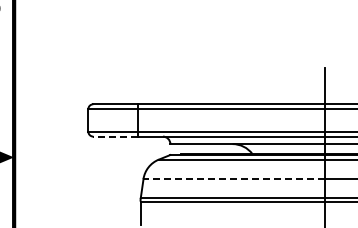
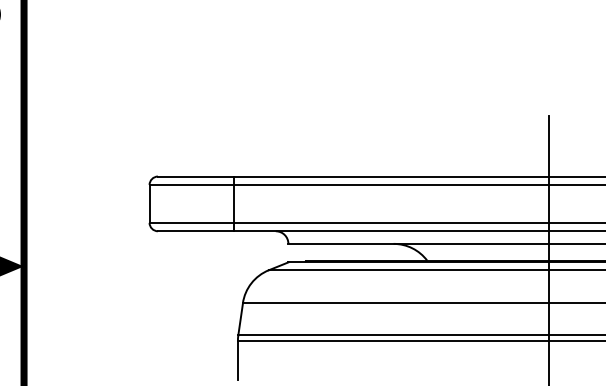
line: (115, 136) -> (195, 231), dashed -> solid
line: (234, 179) -> (396, 303), dashed -> solid

